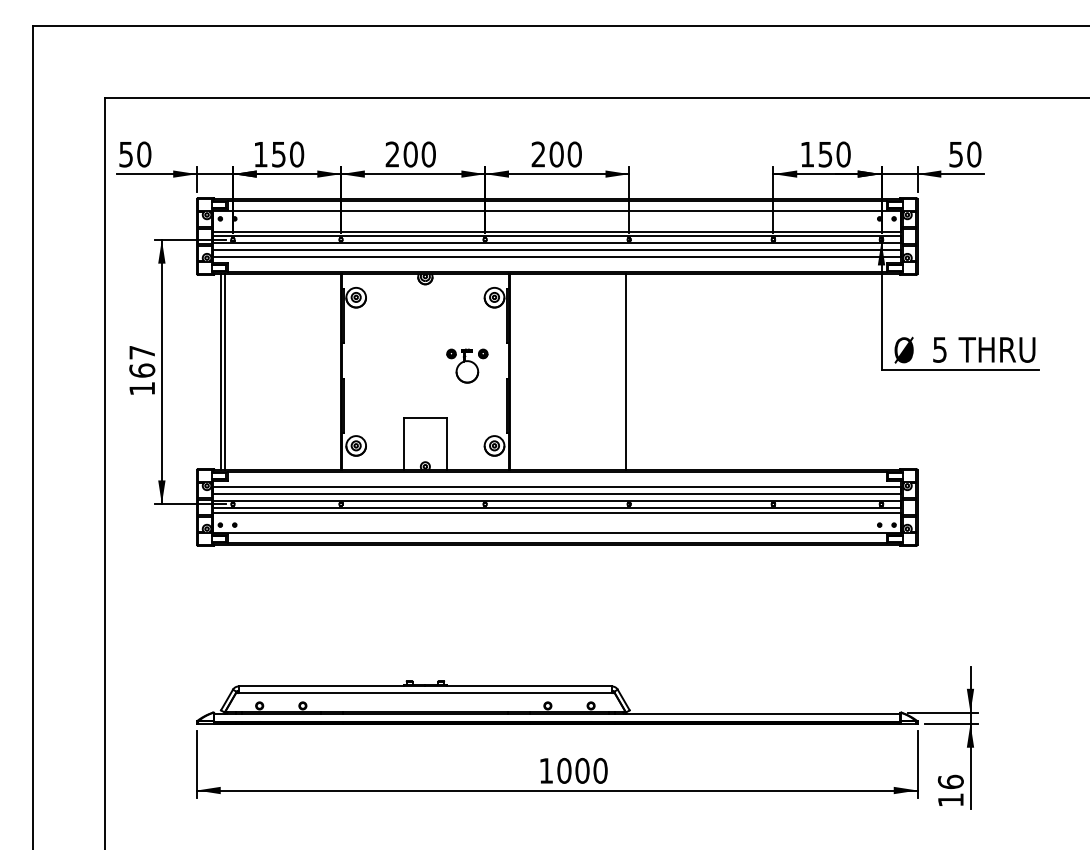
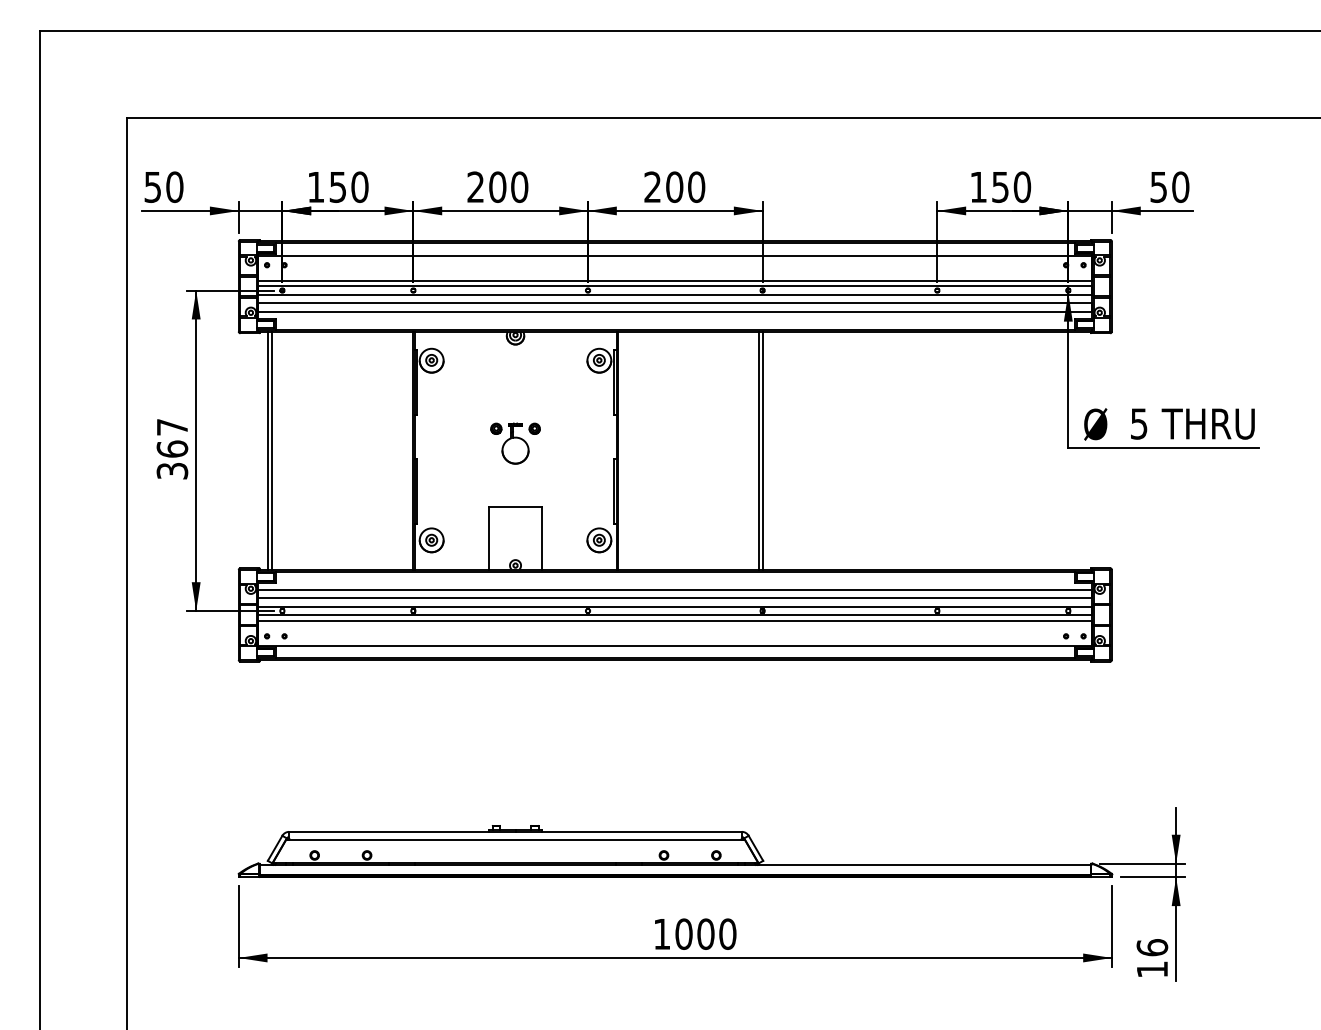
part: (467, 365) -> (515, 442), moved
line: (629, 372) -> (762, 451), added
text: (142, 388) -> (172, 470), 167 -> 367

